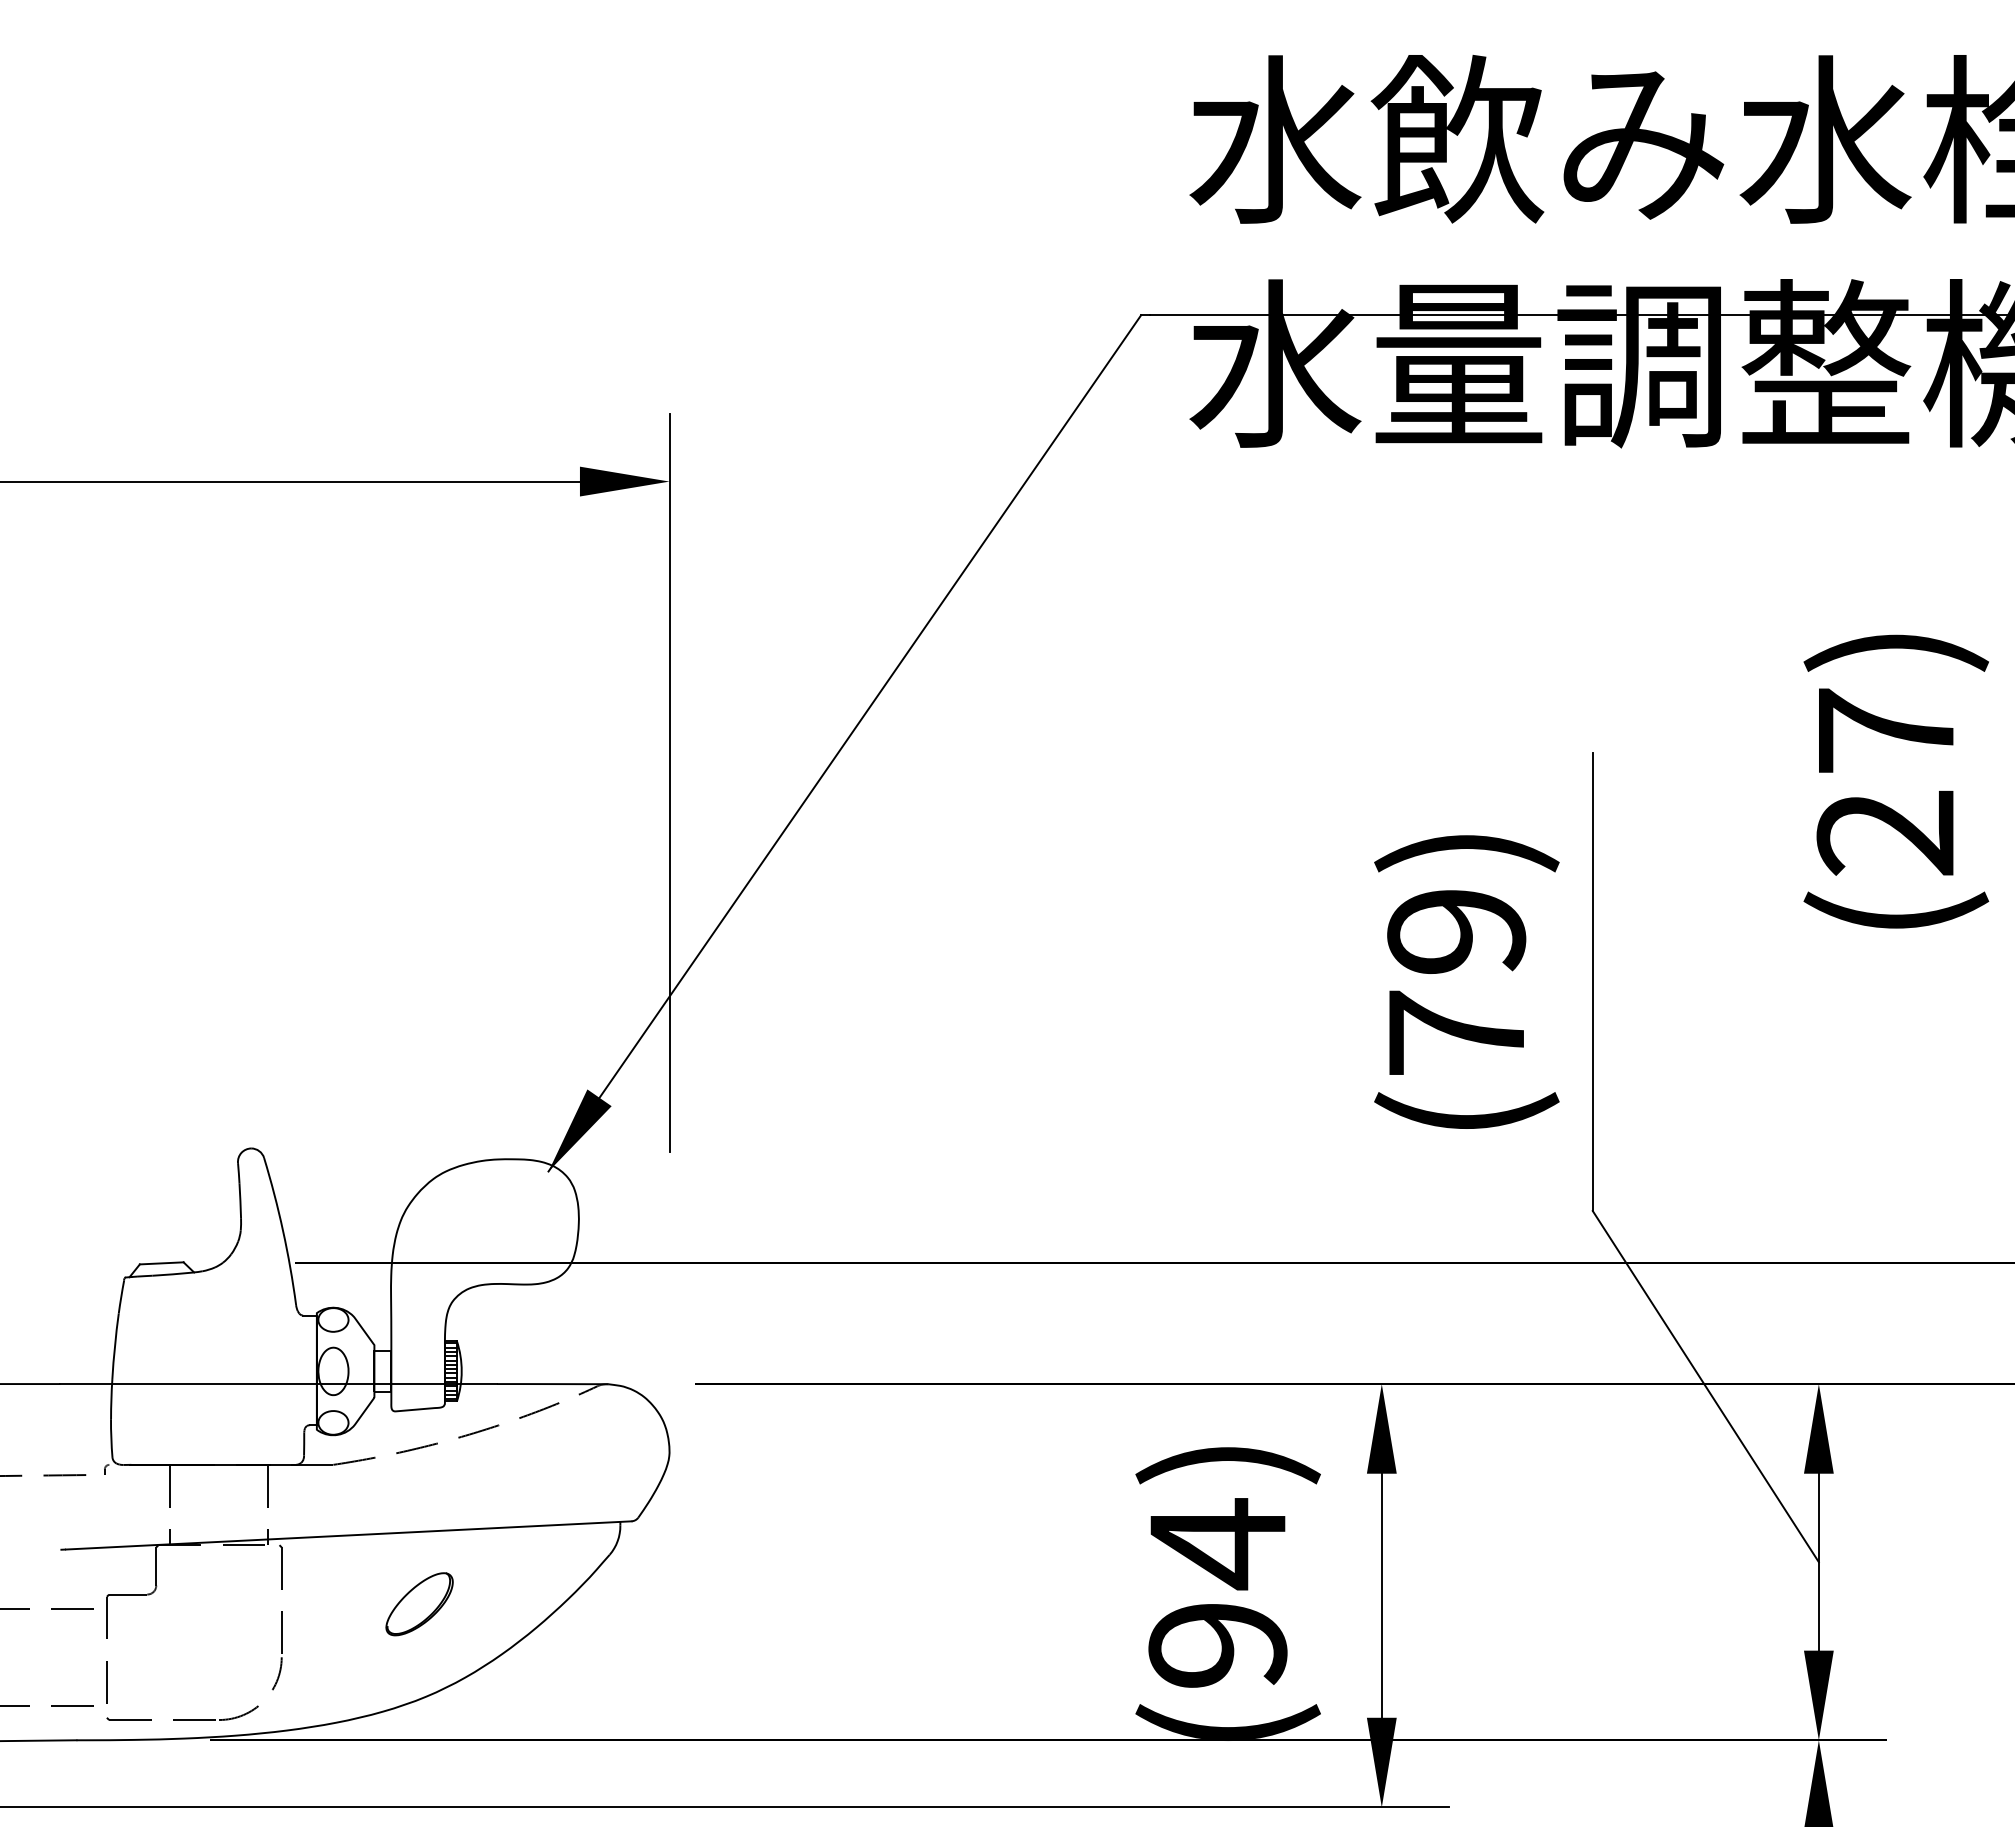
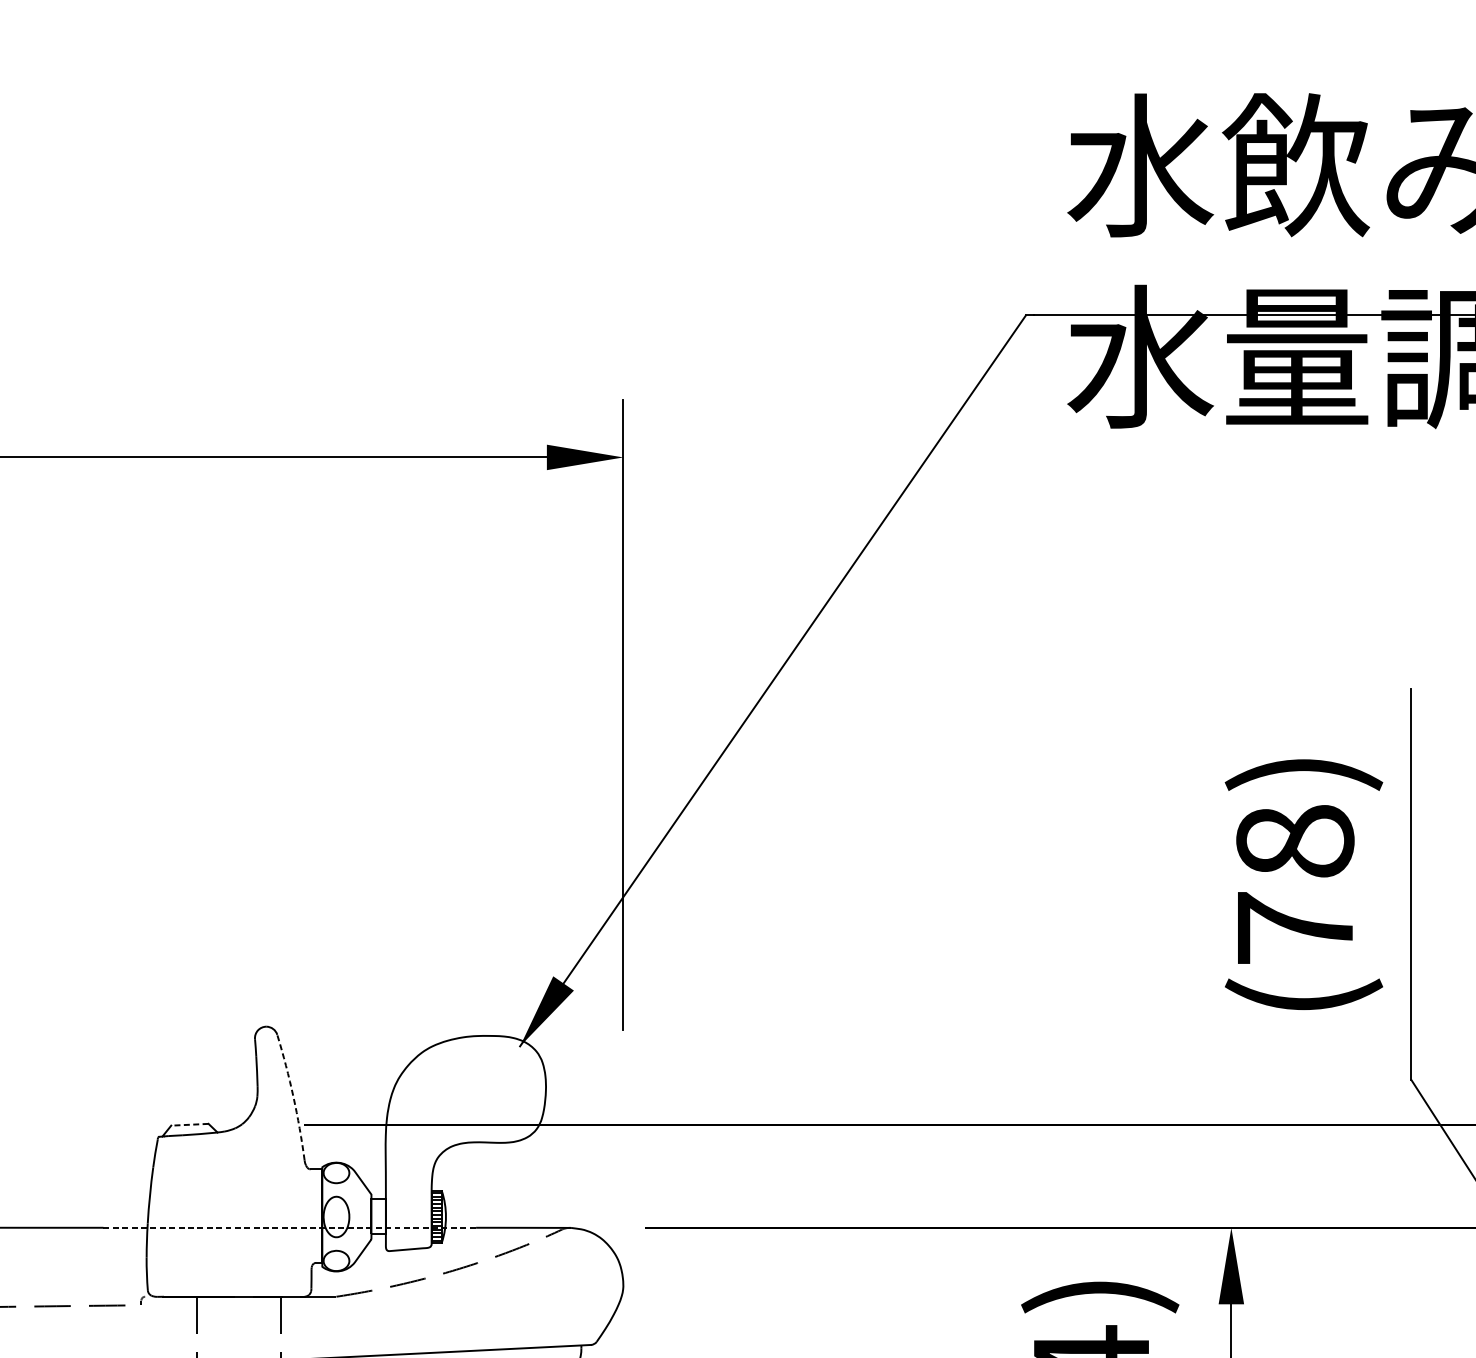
text: (1456, 930) -> (1295, 840), (79) -> (78)
arc: (283, 1230) -> (293, 1096), solid -> dashed
line: (161, 1263) -> (189, 1124), solid -> dashed
line: (279, 1384) -> (290, 1228), solid -> dashed

